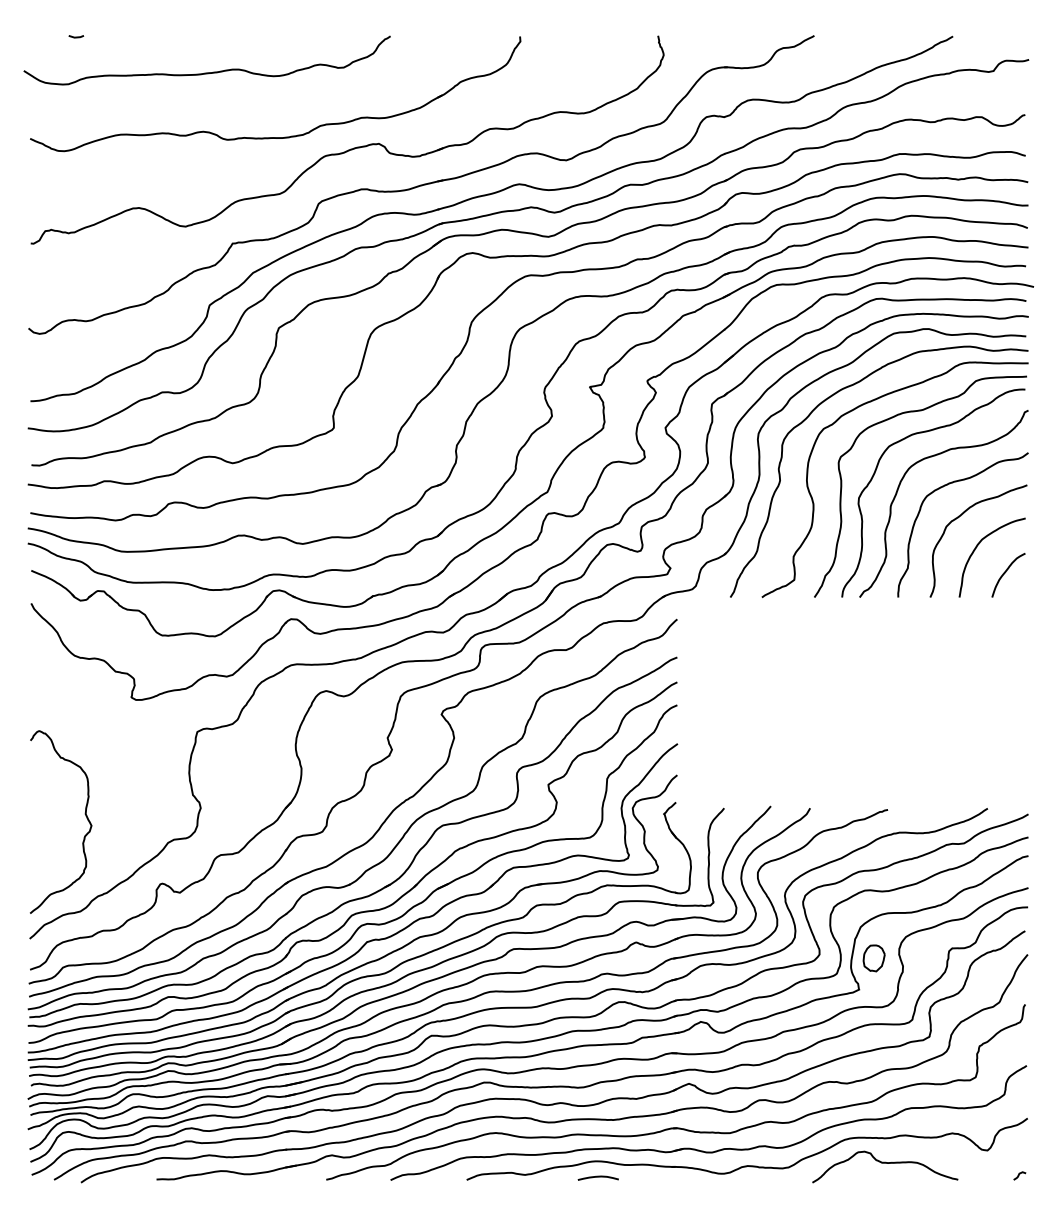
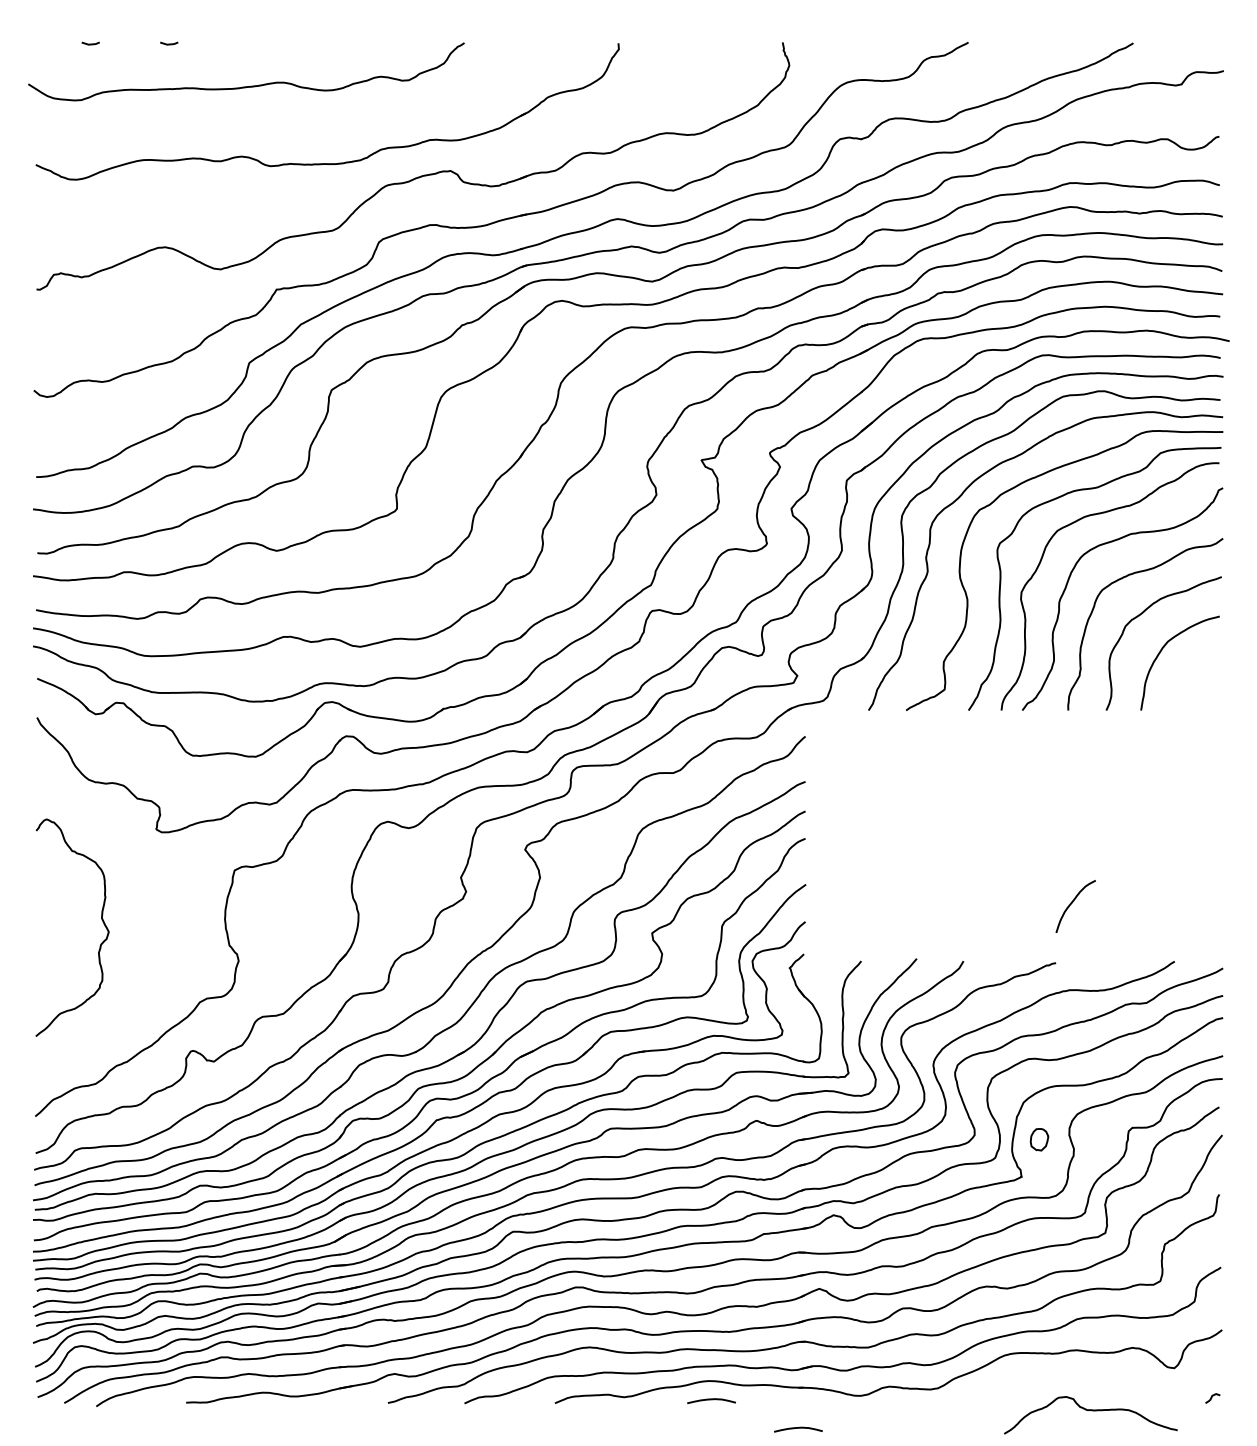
line: (142, 36) -> (169, 43), added
curve: (1006, 572) -> (1073, 903), moved
curve: (84, 814) -> (100, 918), moved
part: (873, 958) -> (1038, 1139), size x0.7
curve: (885, 1163) -> (1091, 1411), moved
curve: (670, 1201) -> (797, 1428), added

